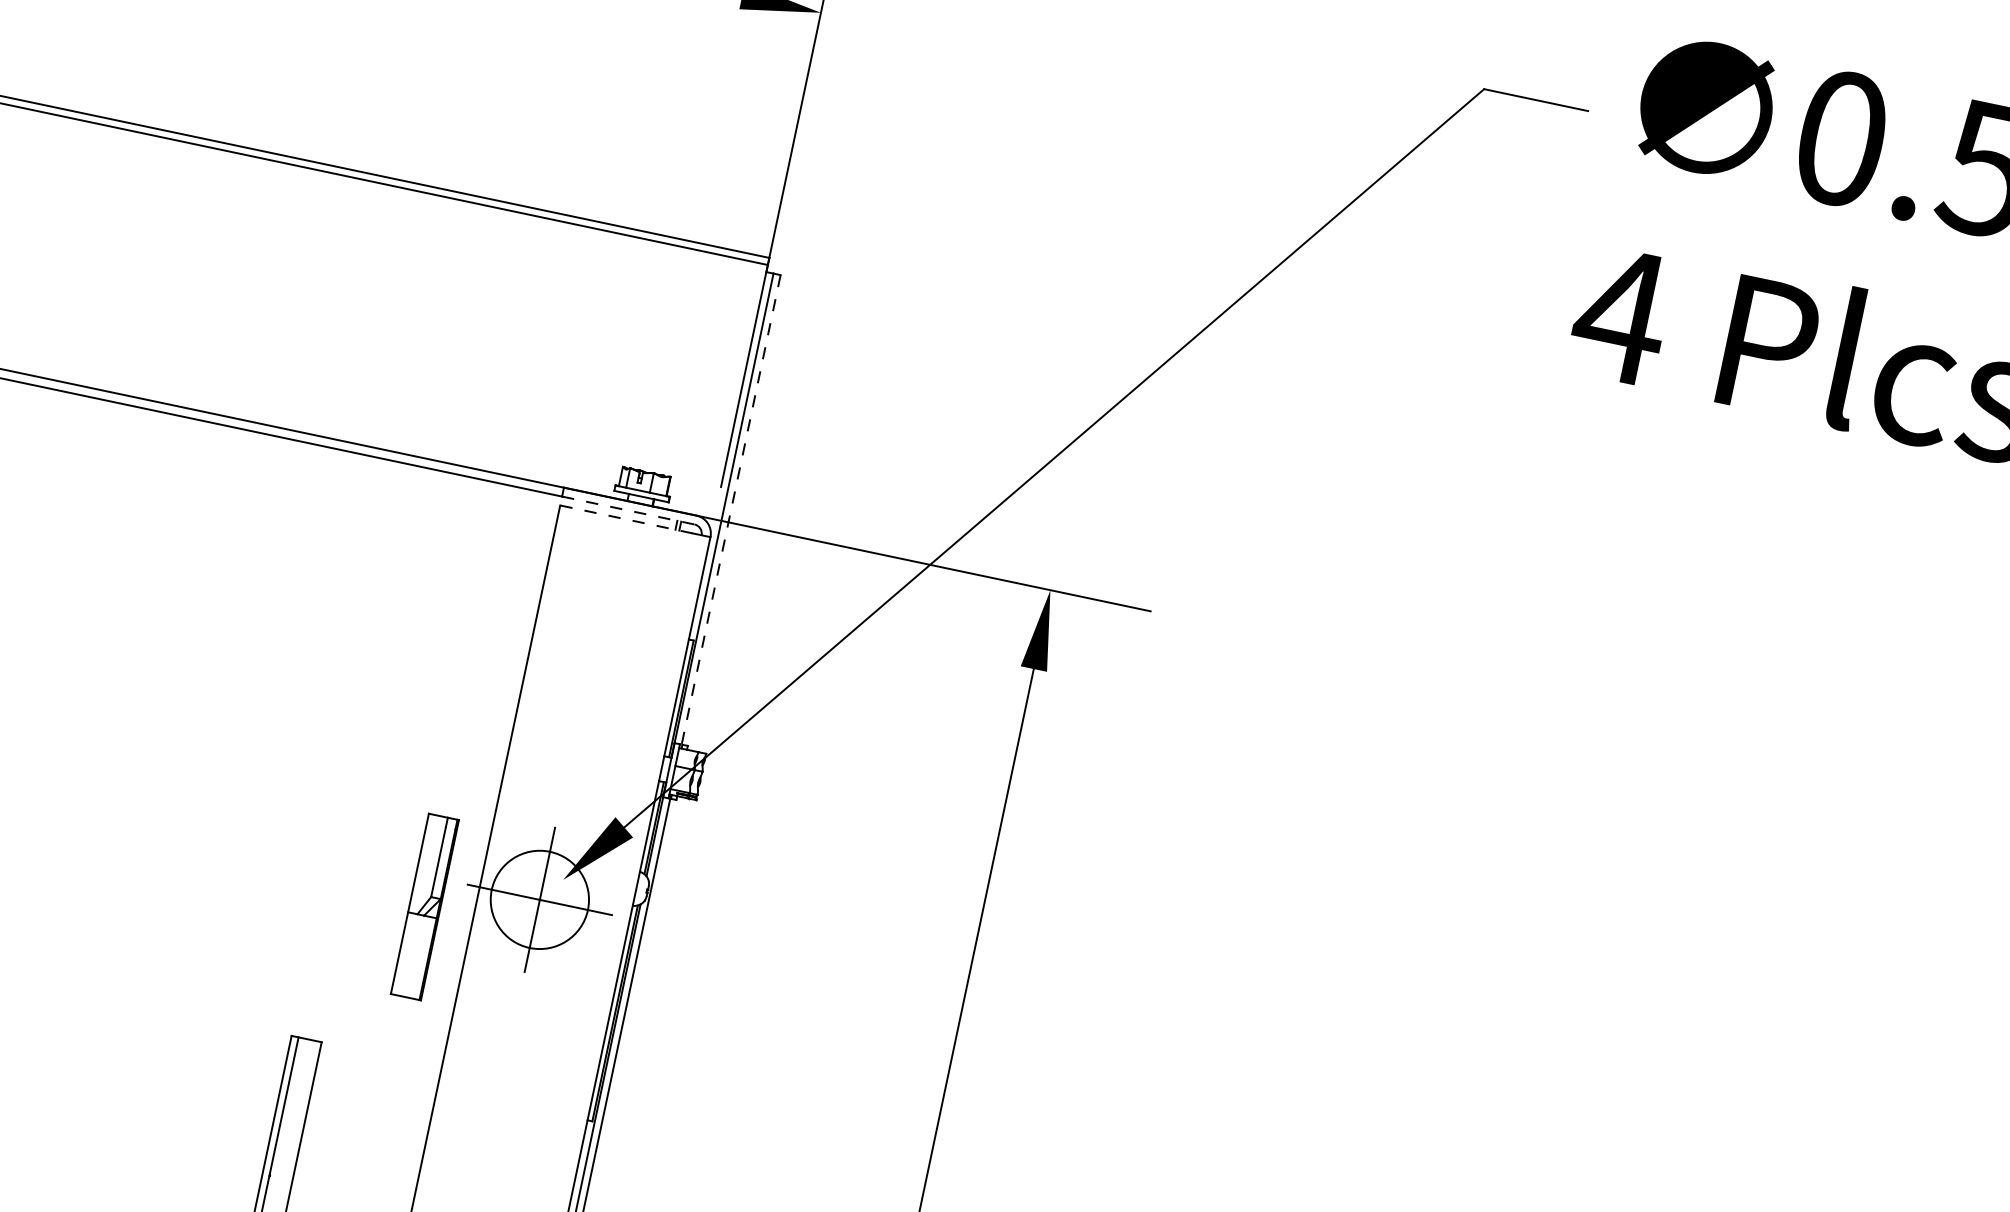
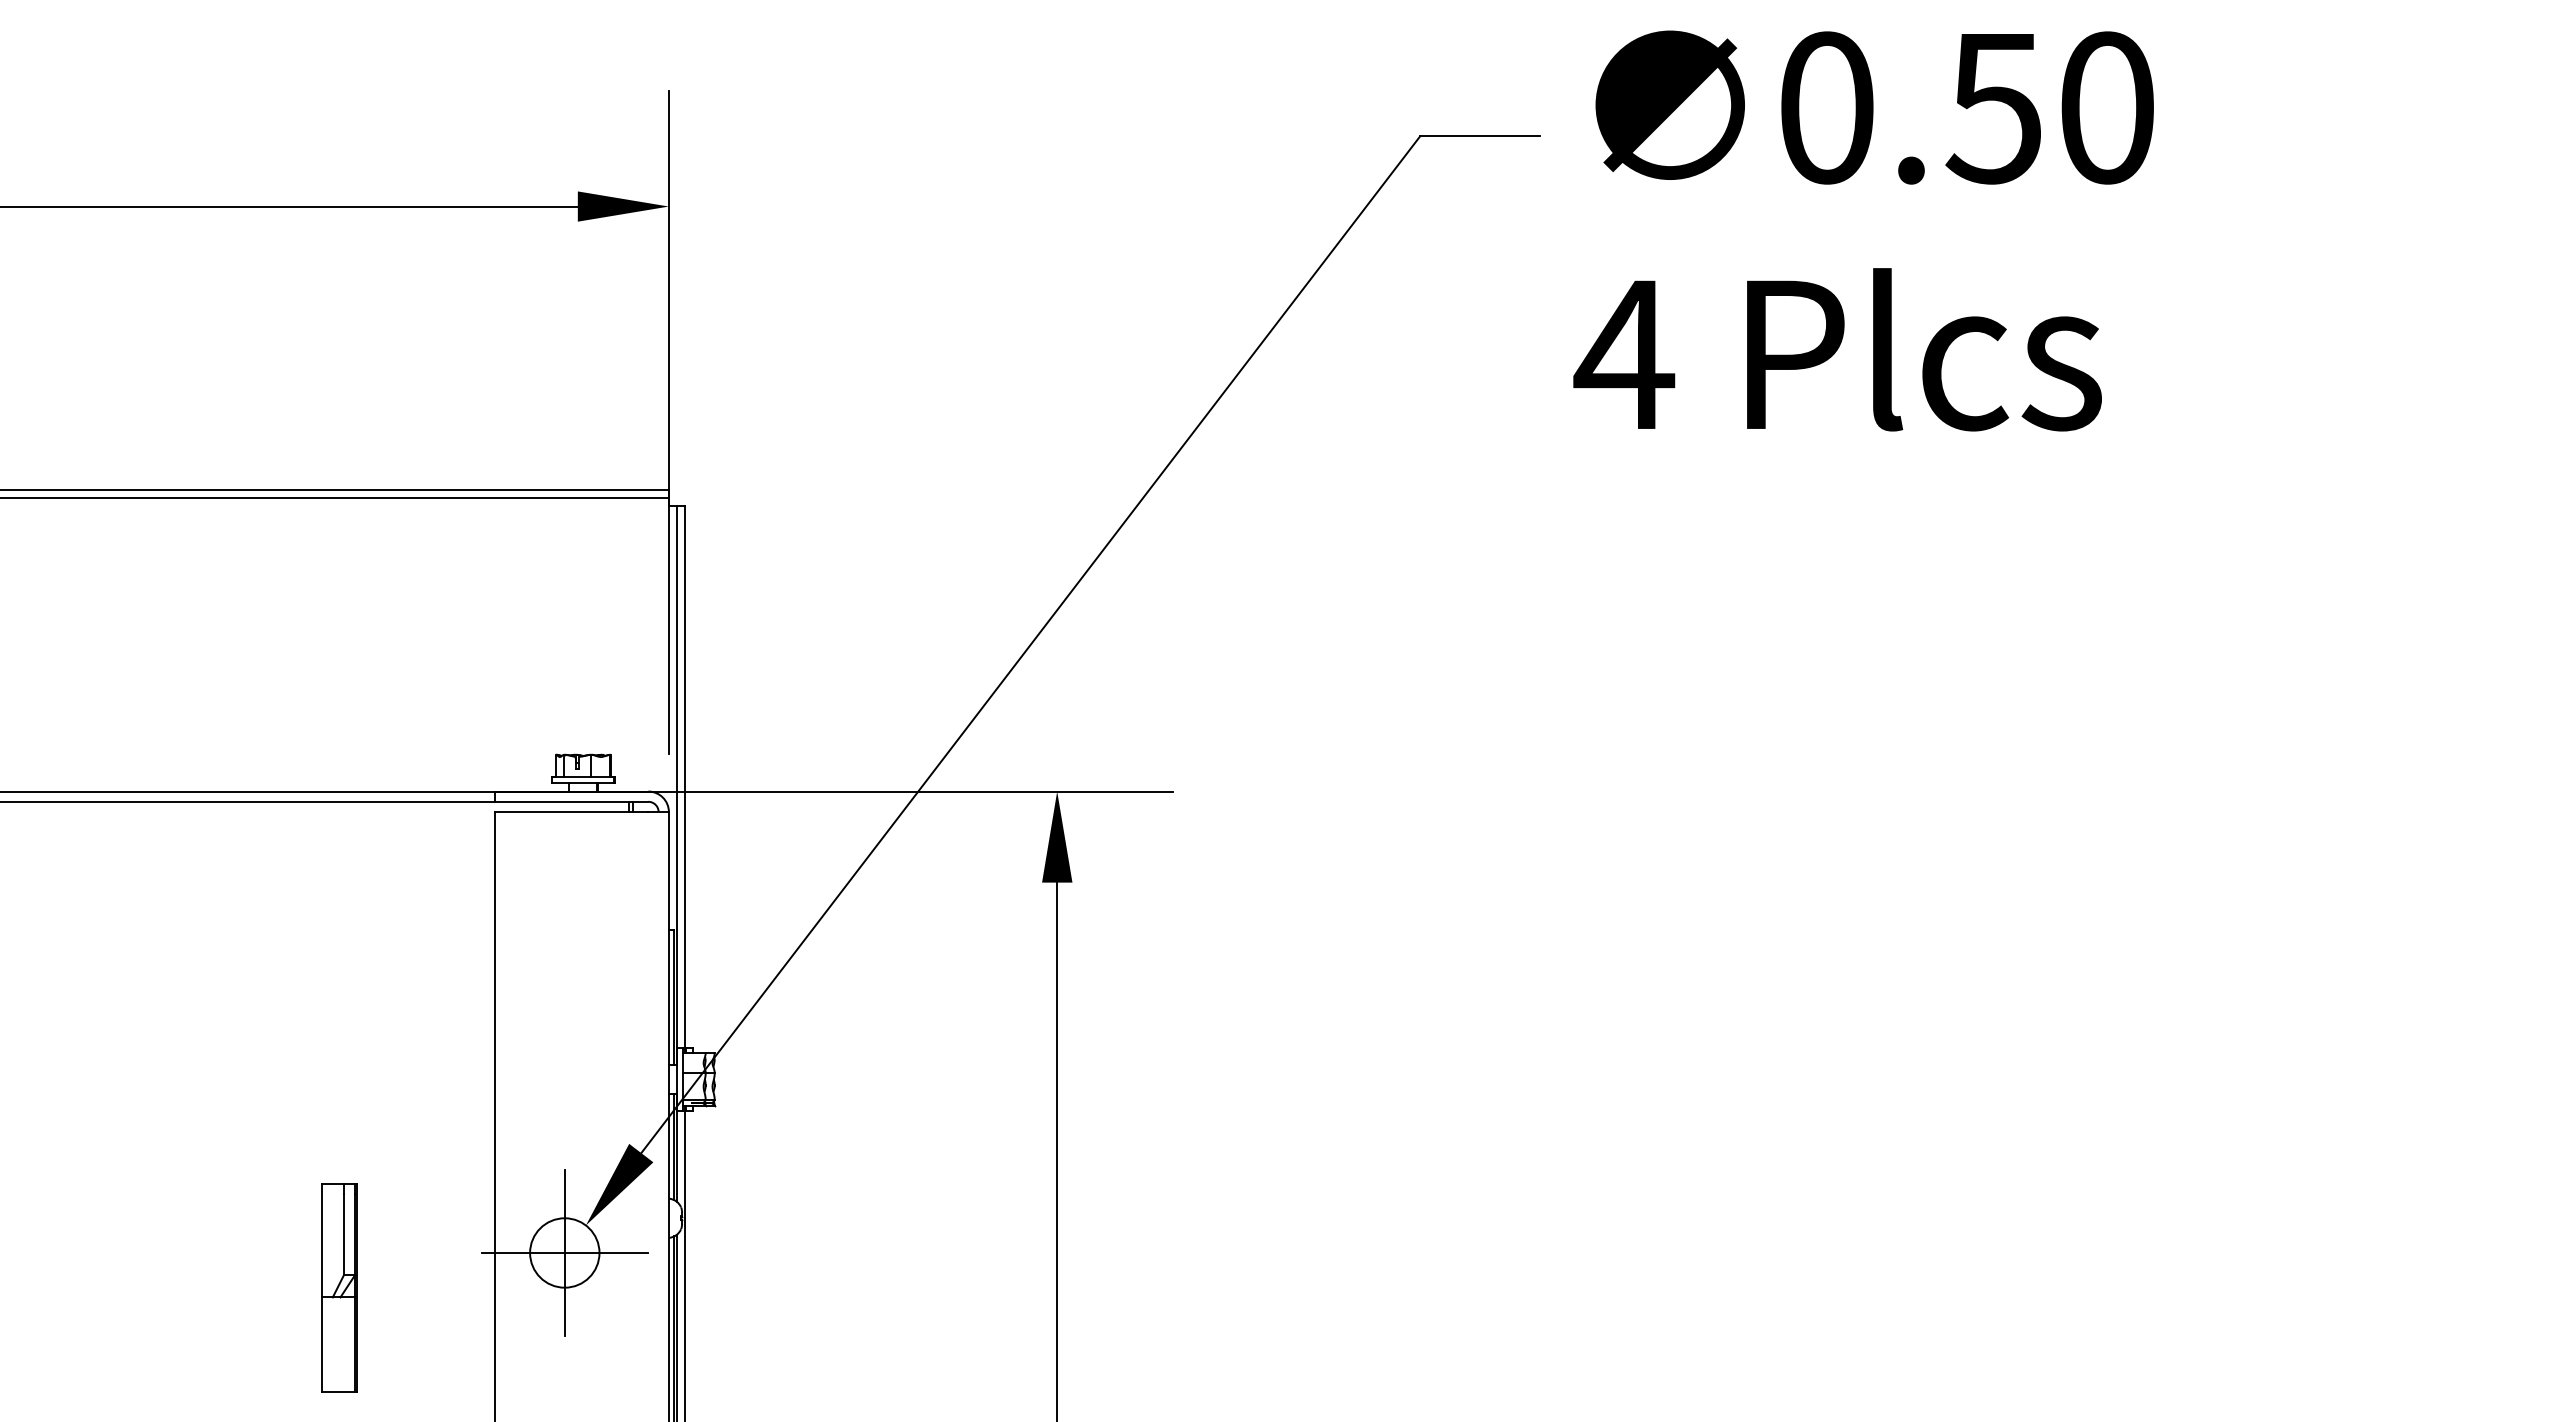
line: (628, 510) -> (572, 801), dashed -> solid
line: (730, 511) -> (685, 779), dashed -> solid
line: (626, 519) -> (571, 812), dashed -> solid
circle: (539, 899) -> (564, 1252), size x0.62
part: (425, 906) -> (339, 1287), moved

